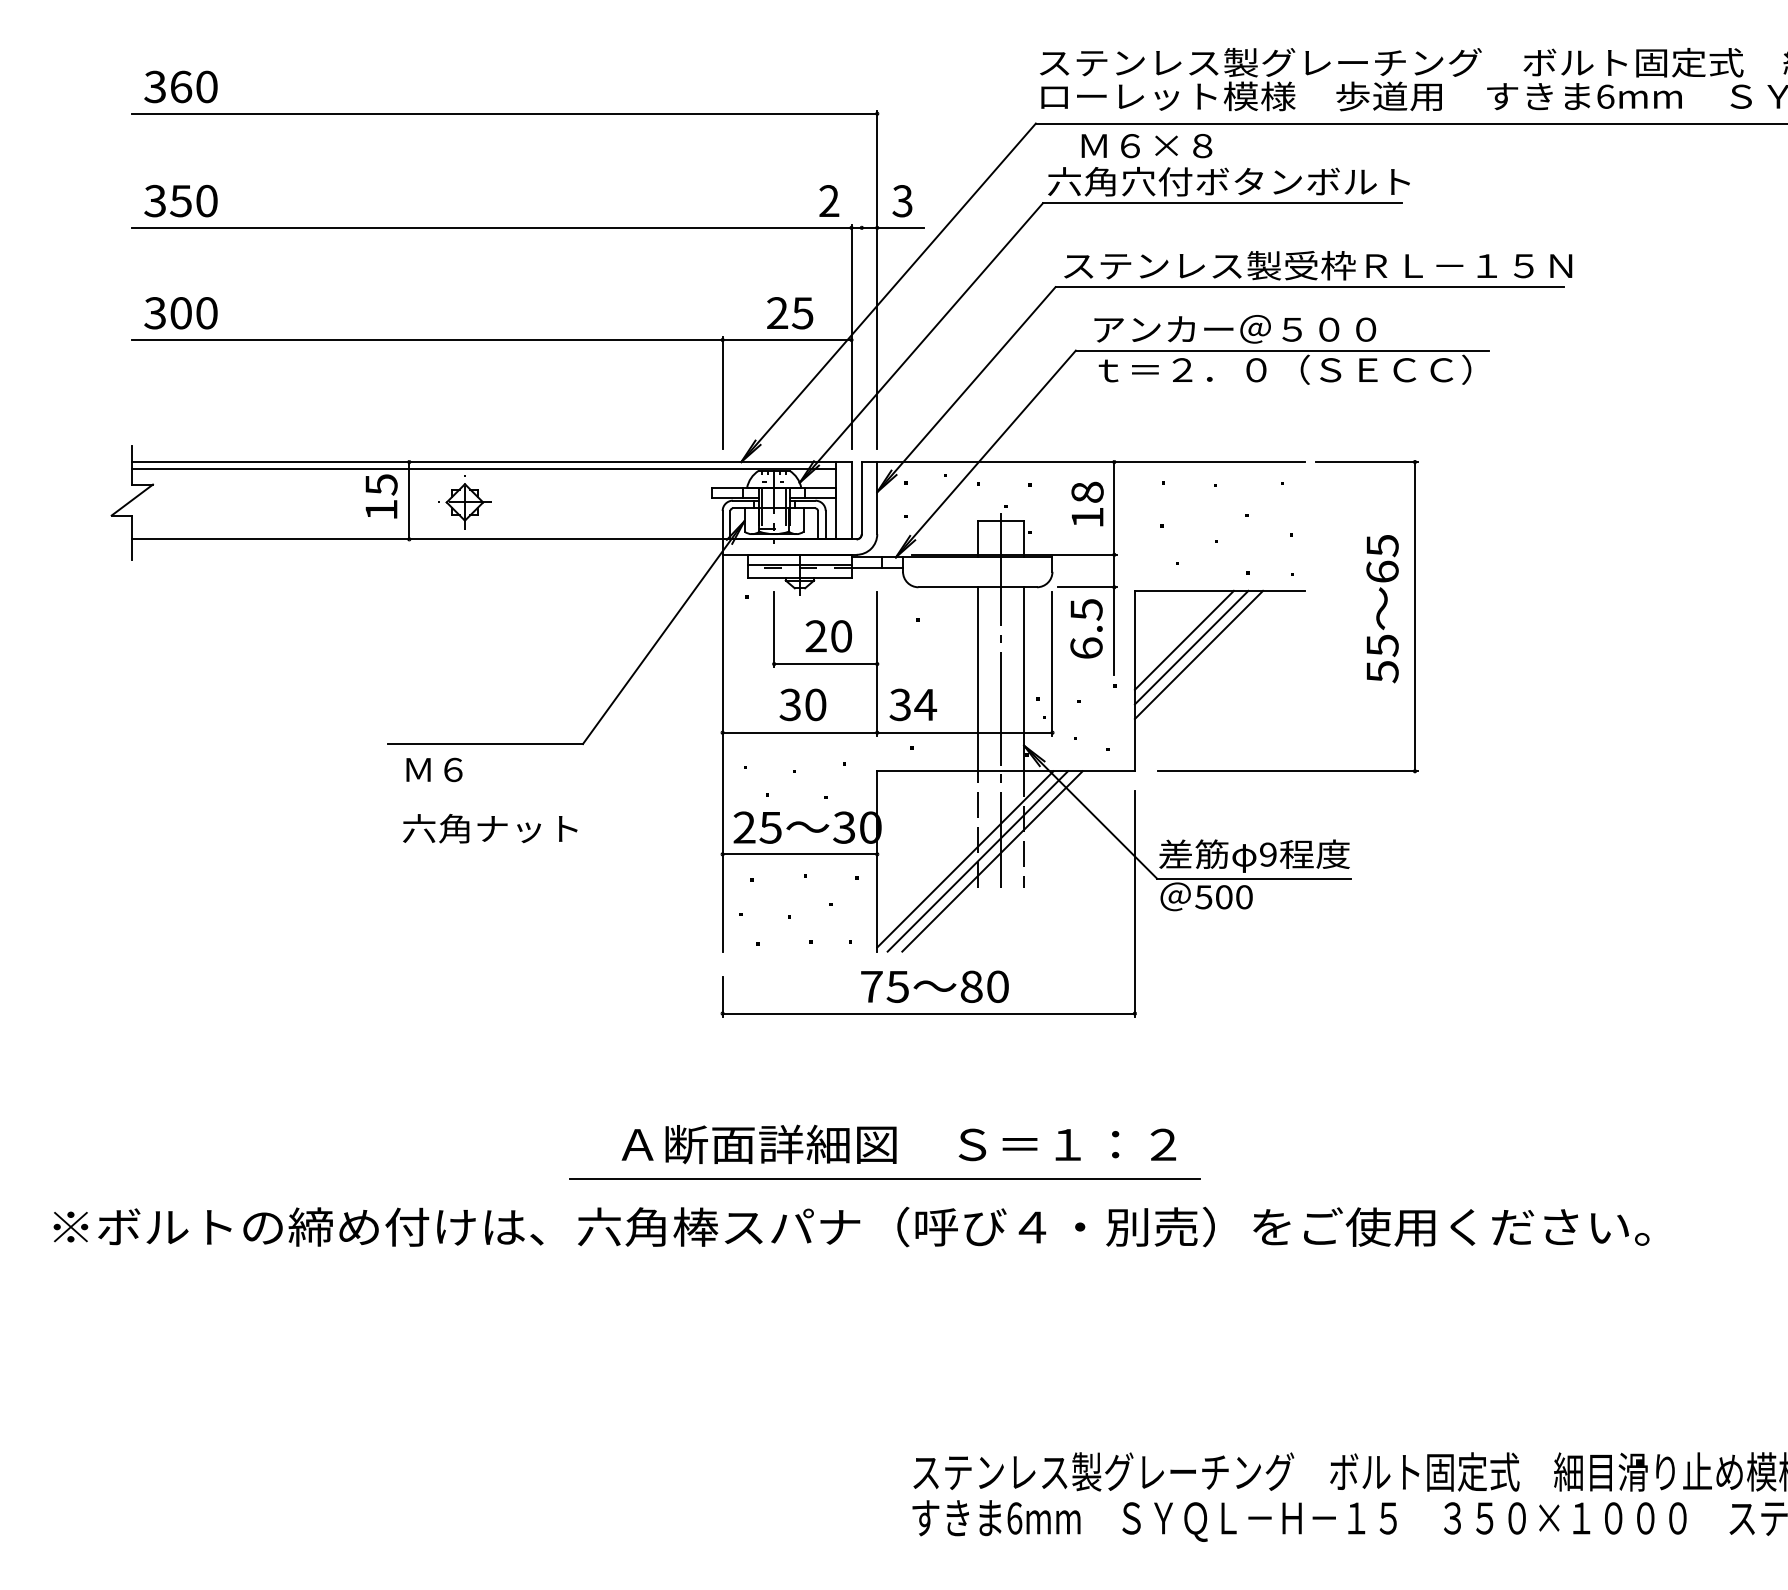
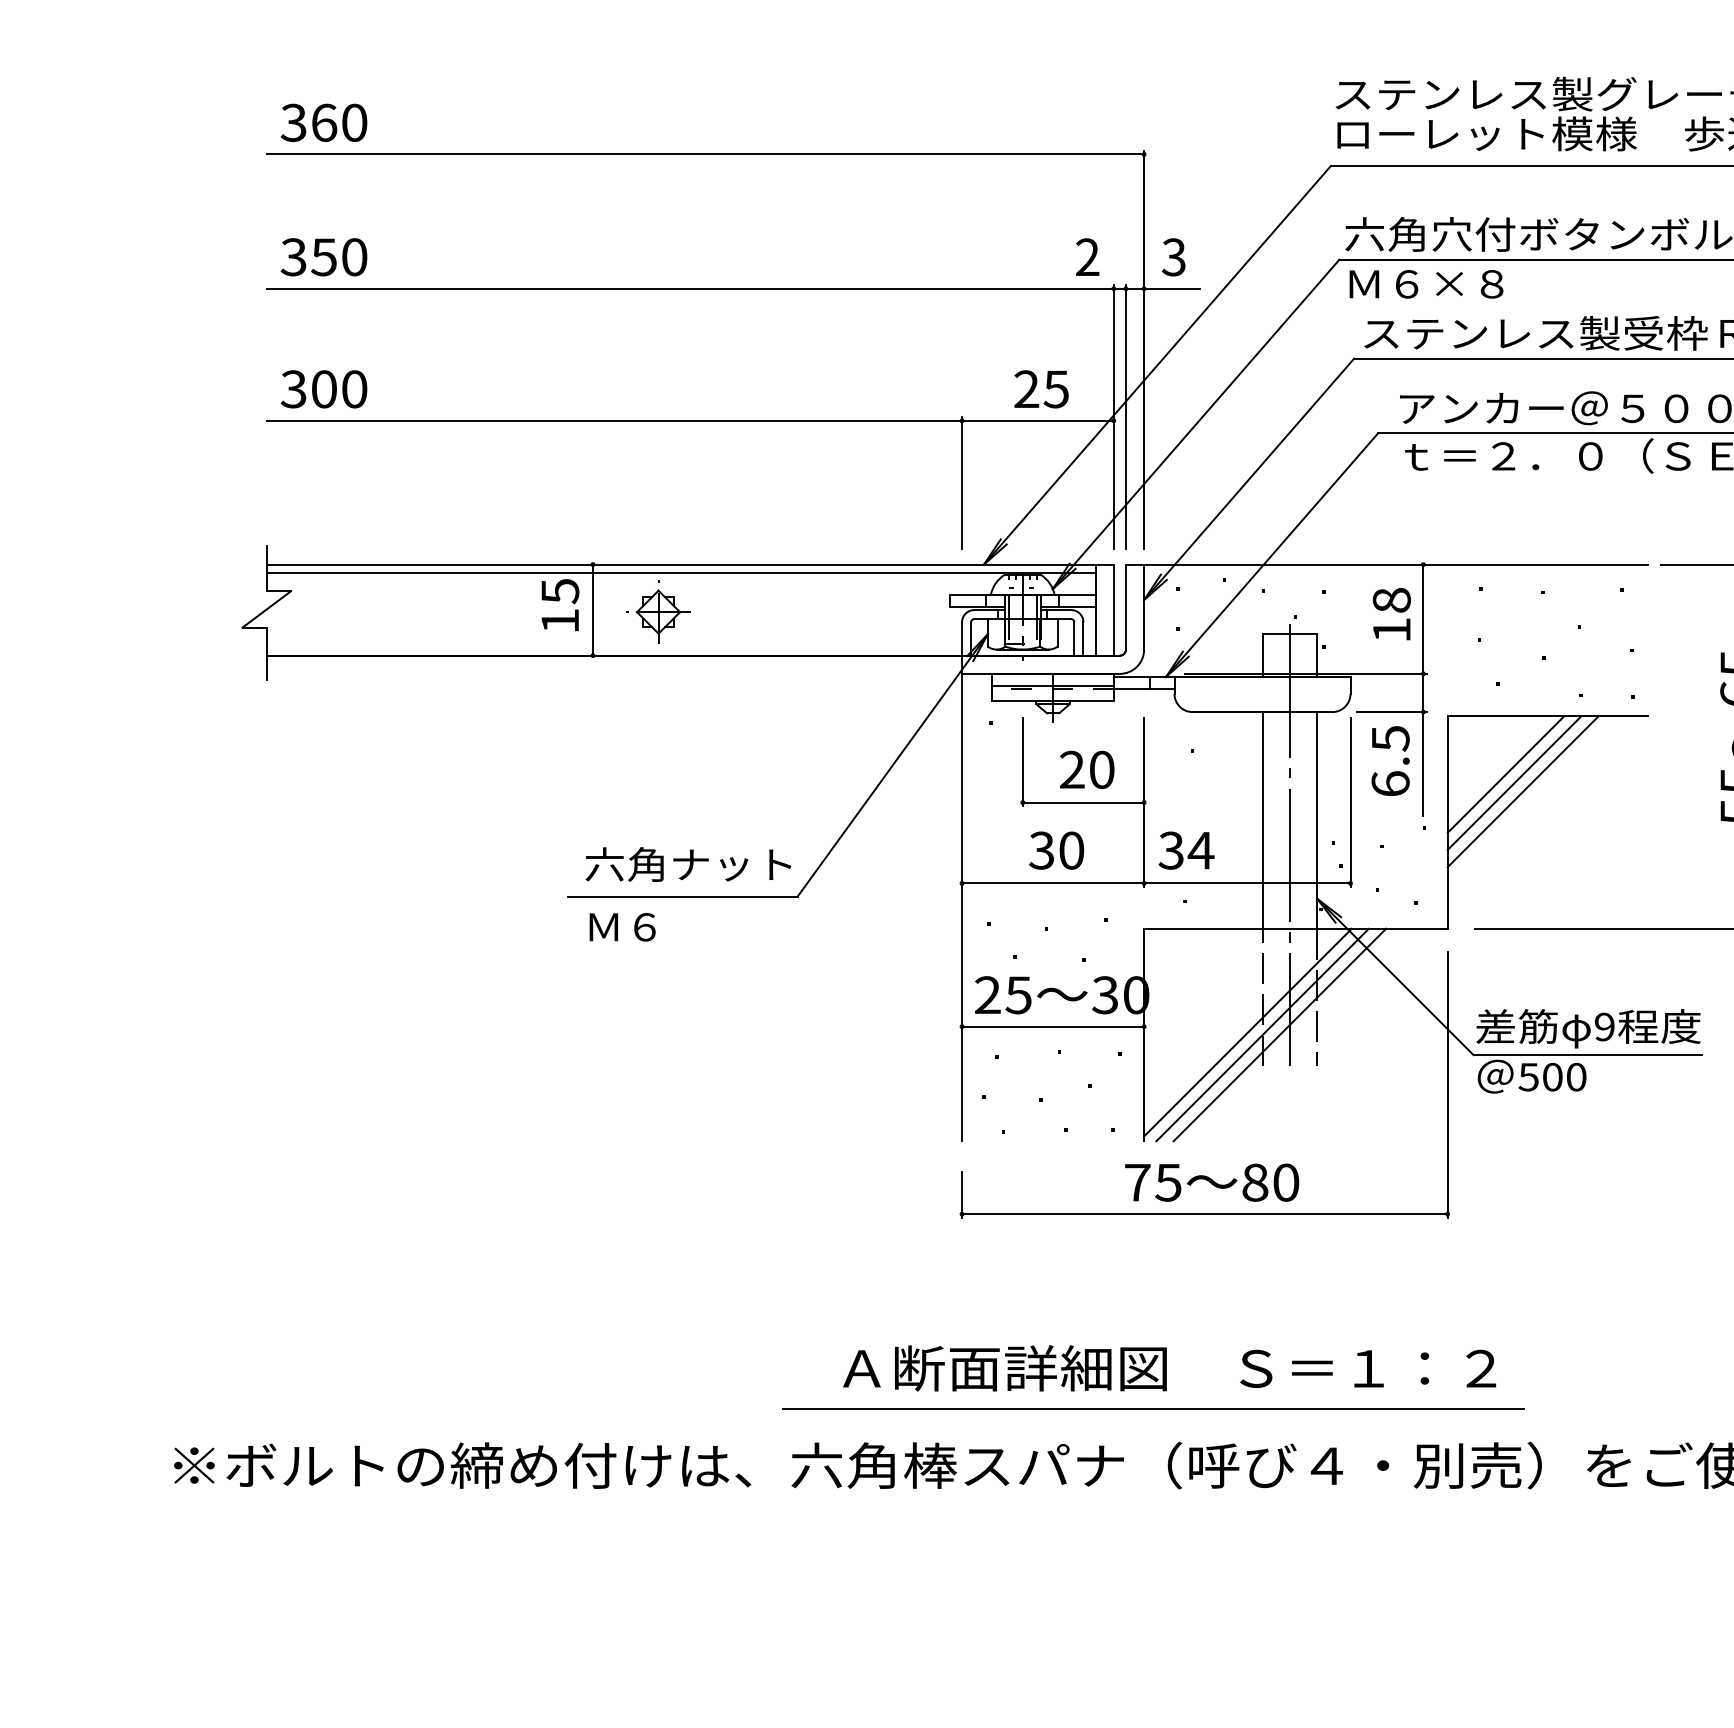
text: (1146, 146) -> (1425, 284), moved
line: (861, 336) -> (1125, 416), added
text: (490, 828) -> (688, 864), moved

